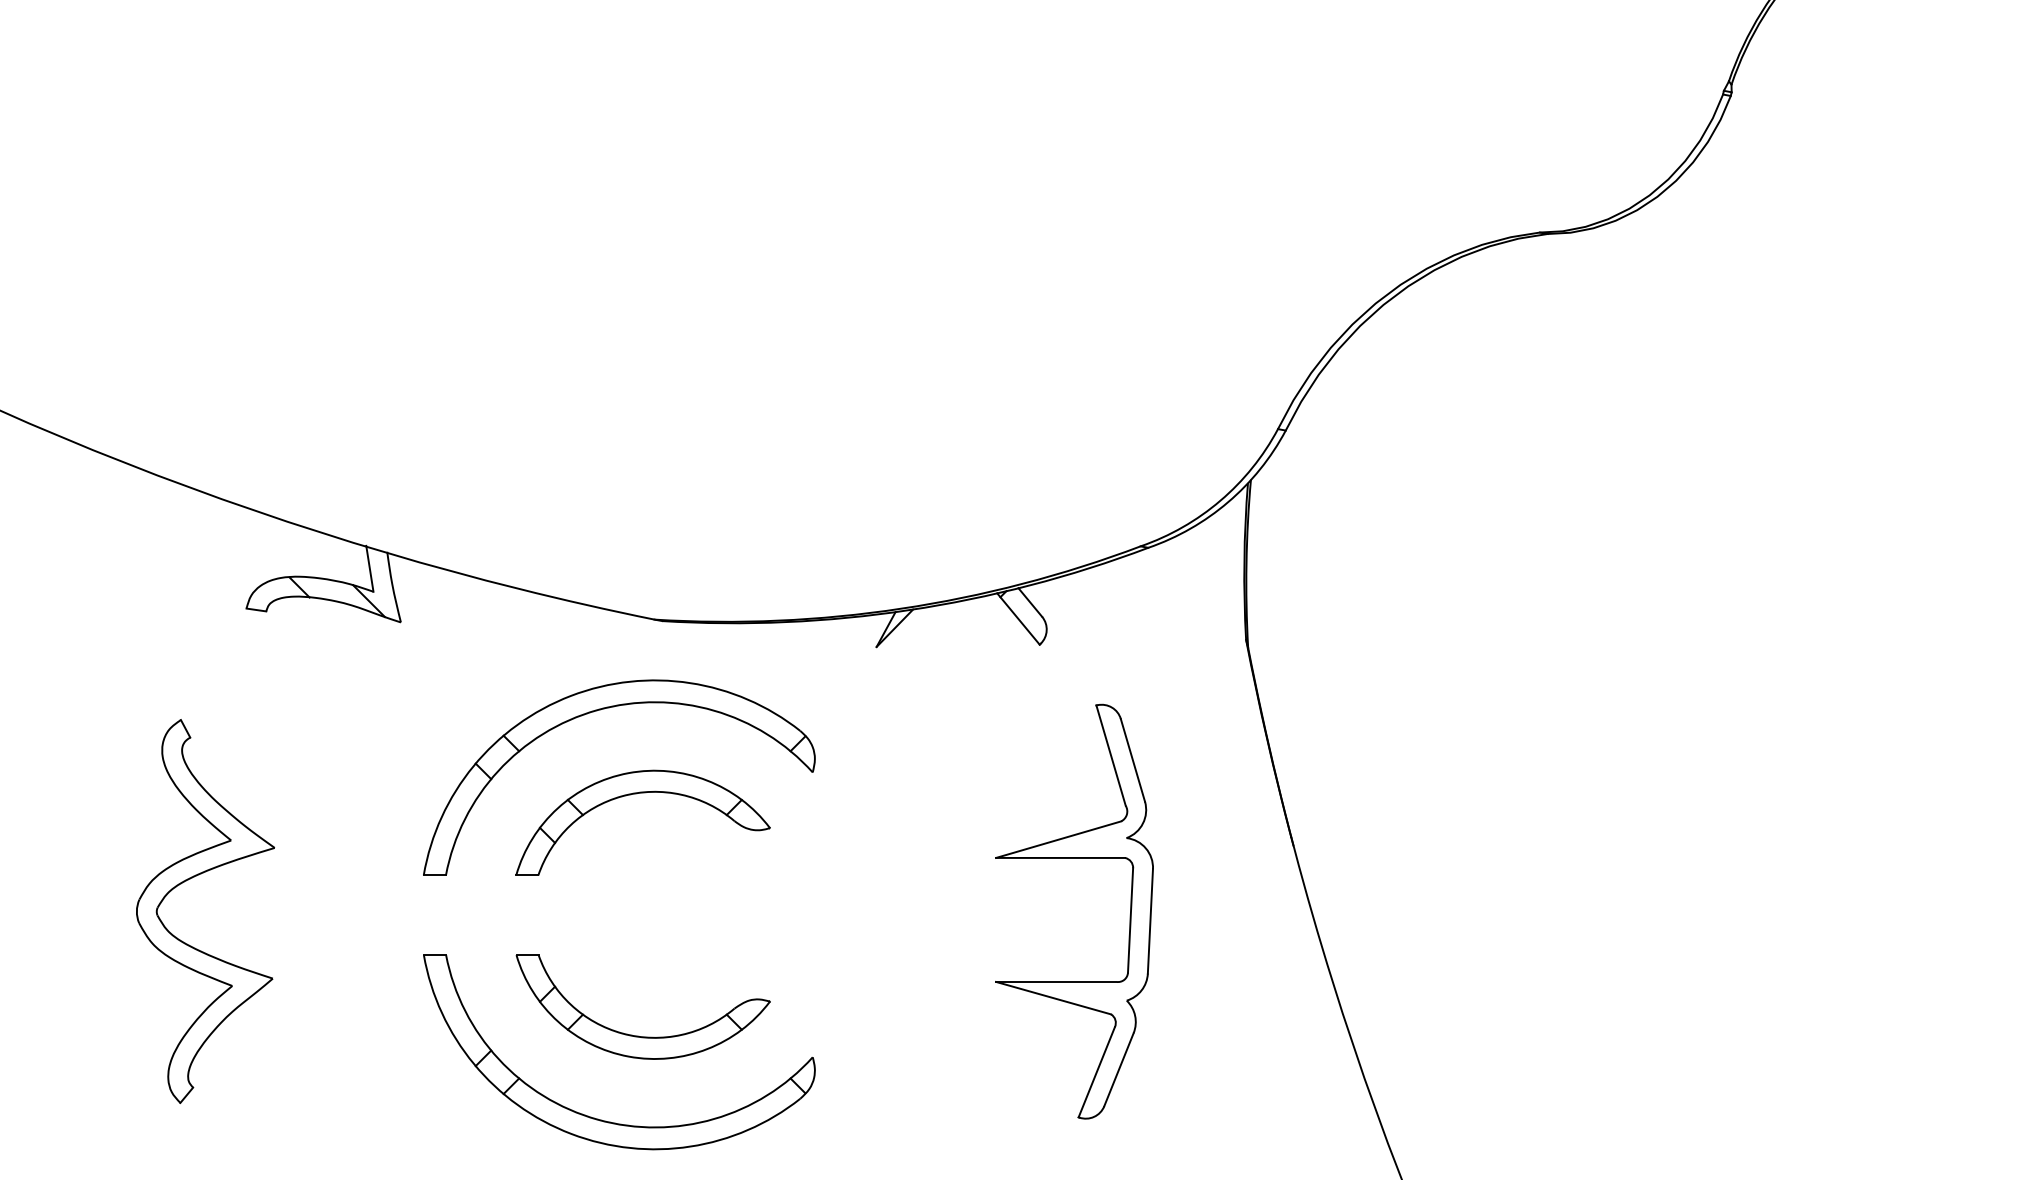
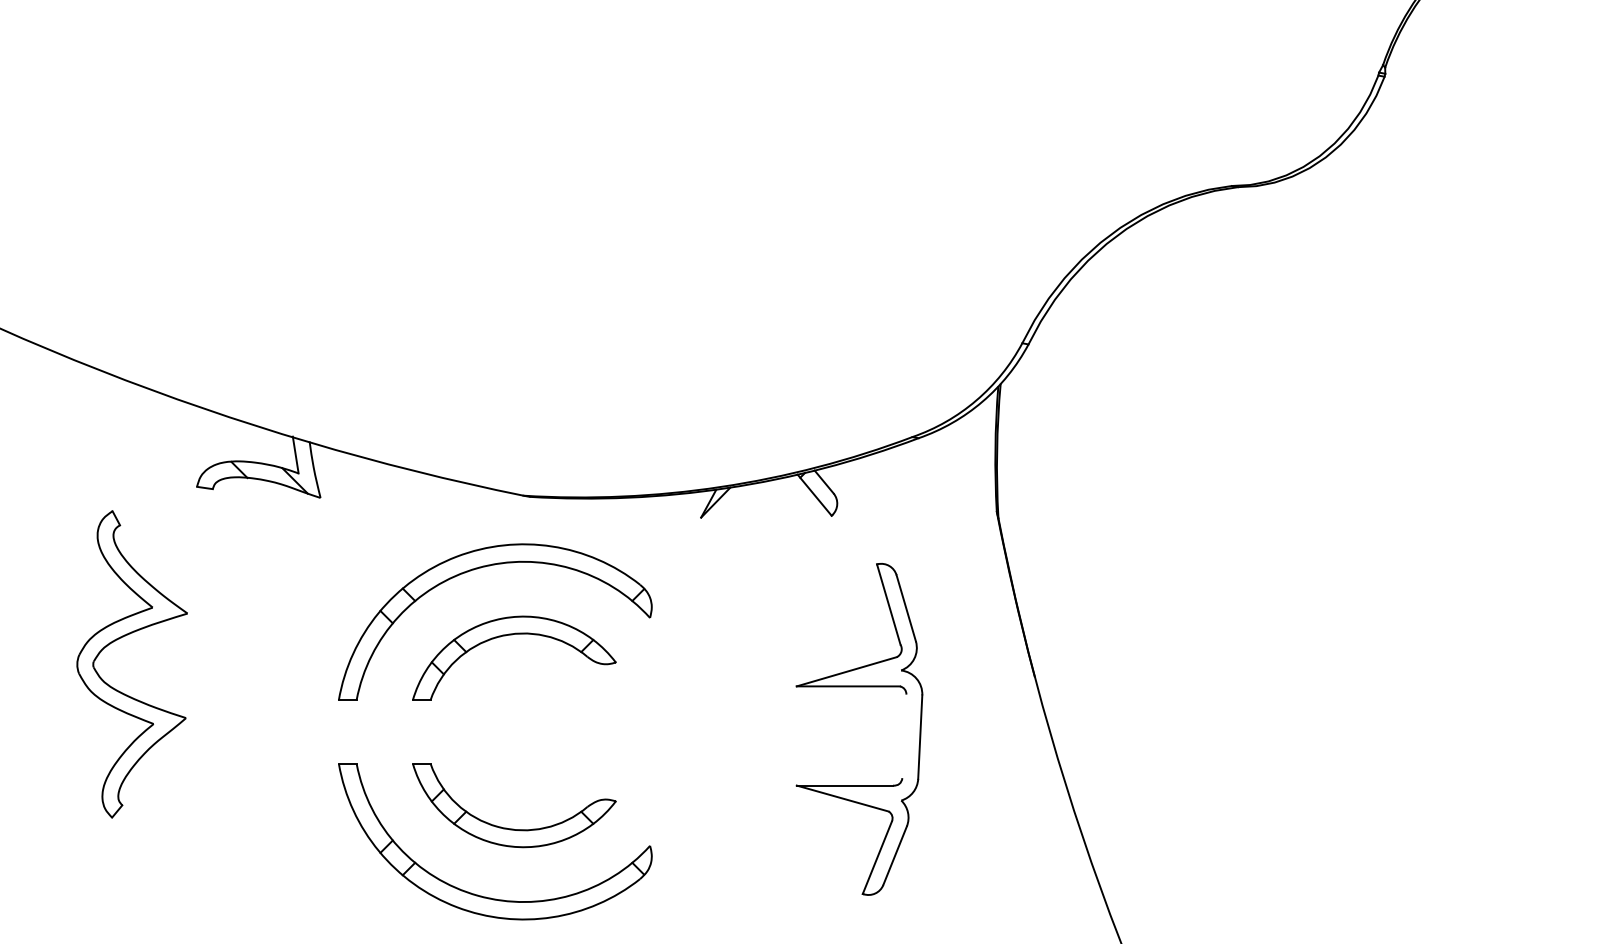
part: (190, 879) -> (120, 638), moved
line: (1130, 920) -> (904, 736), removed

